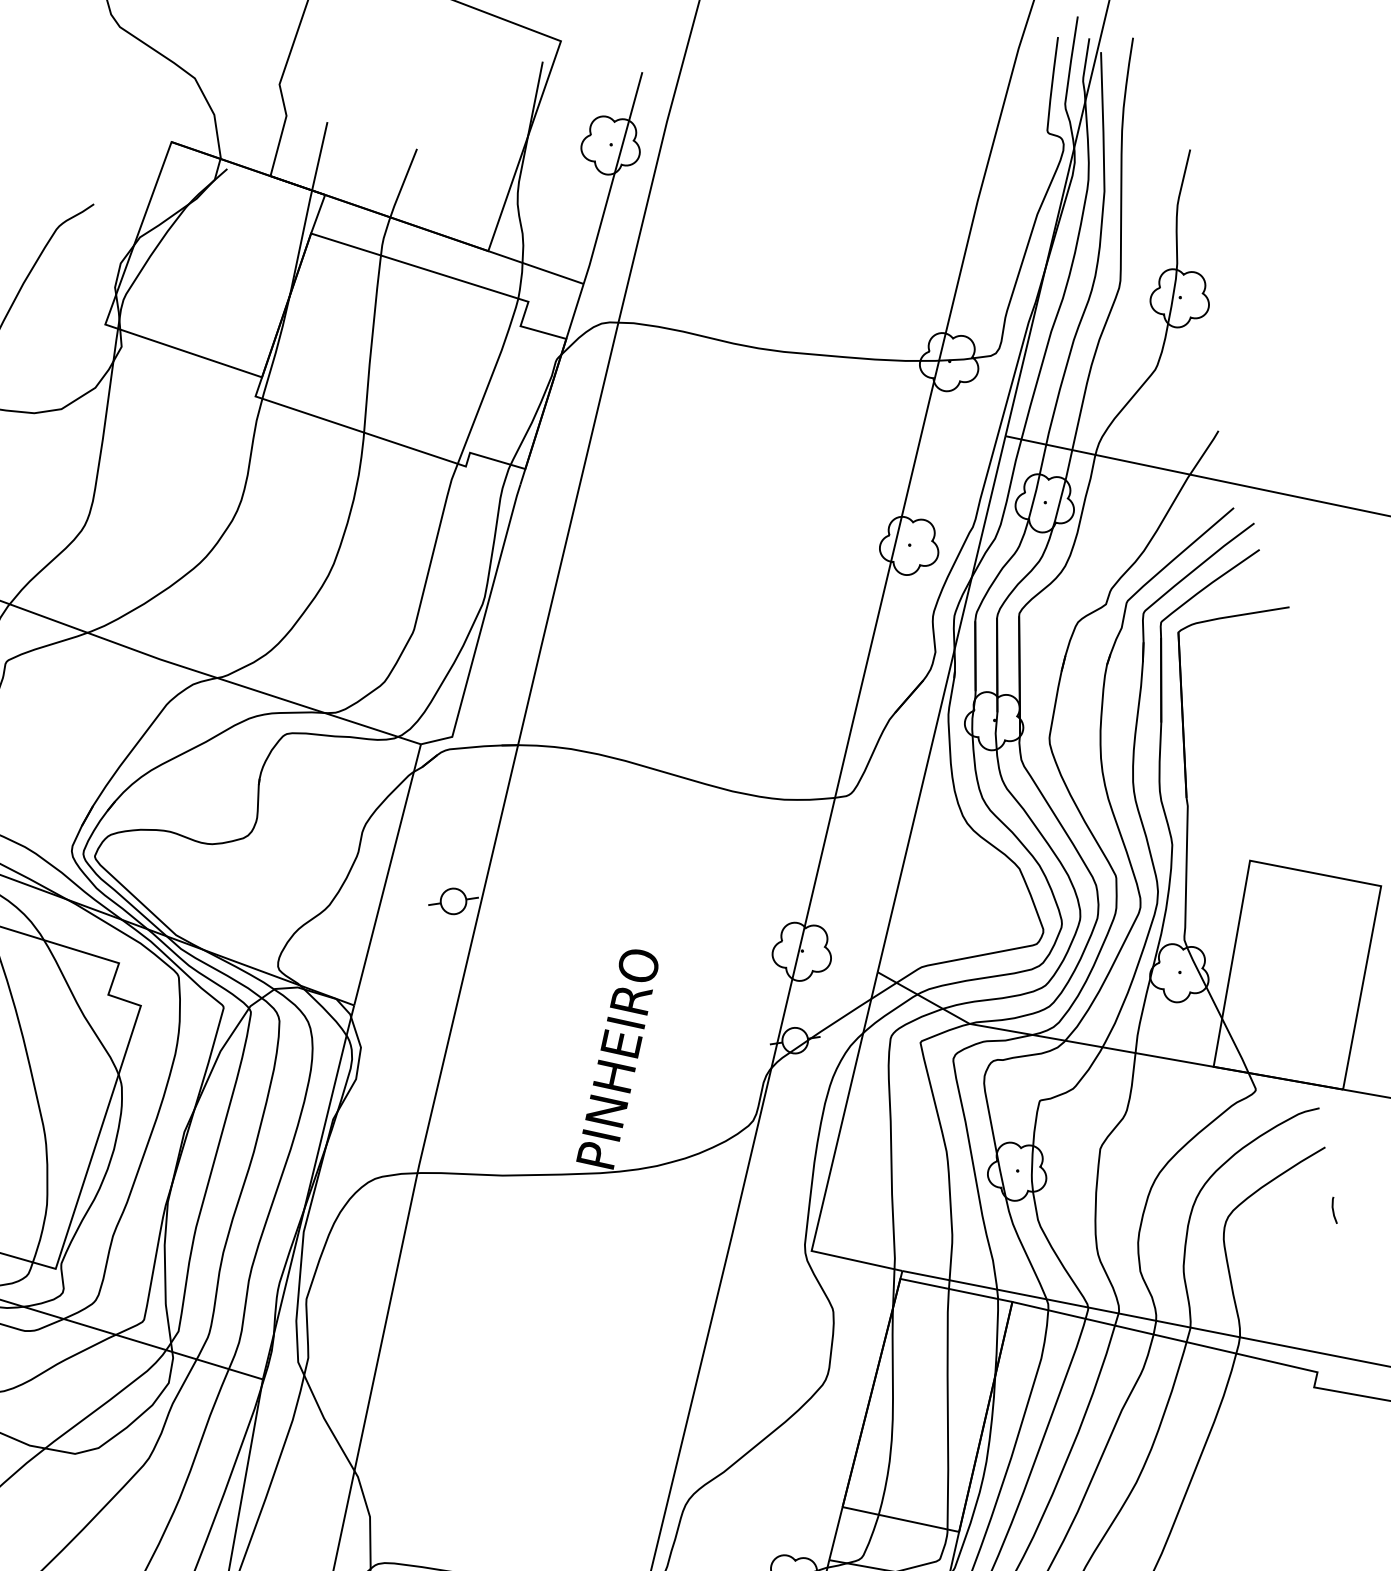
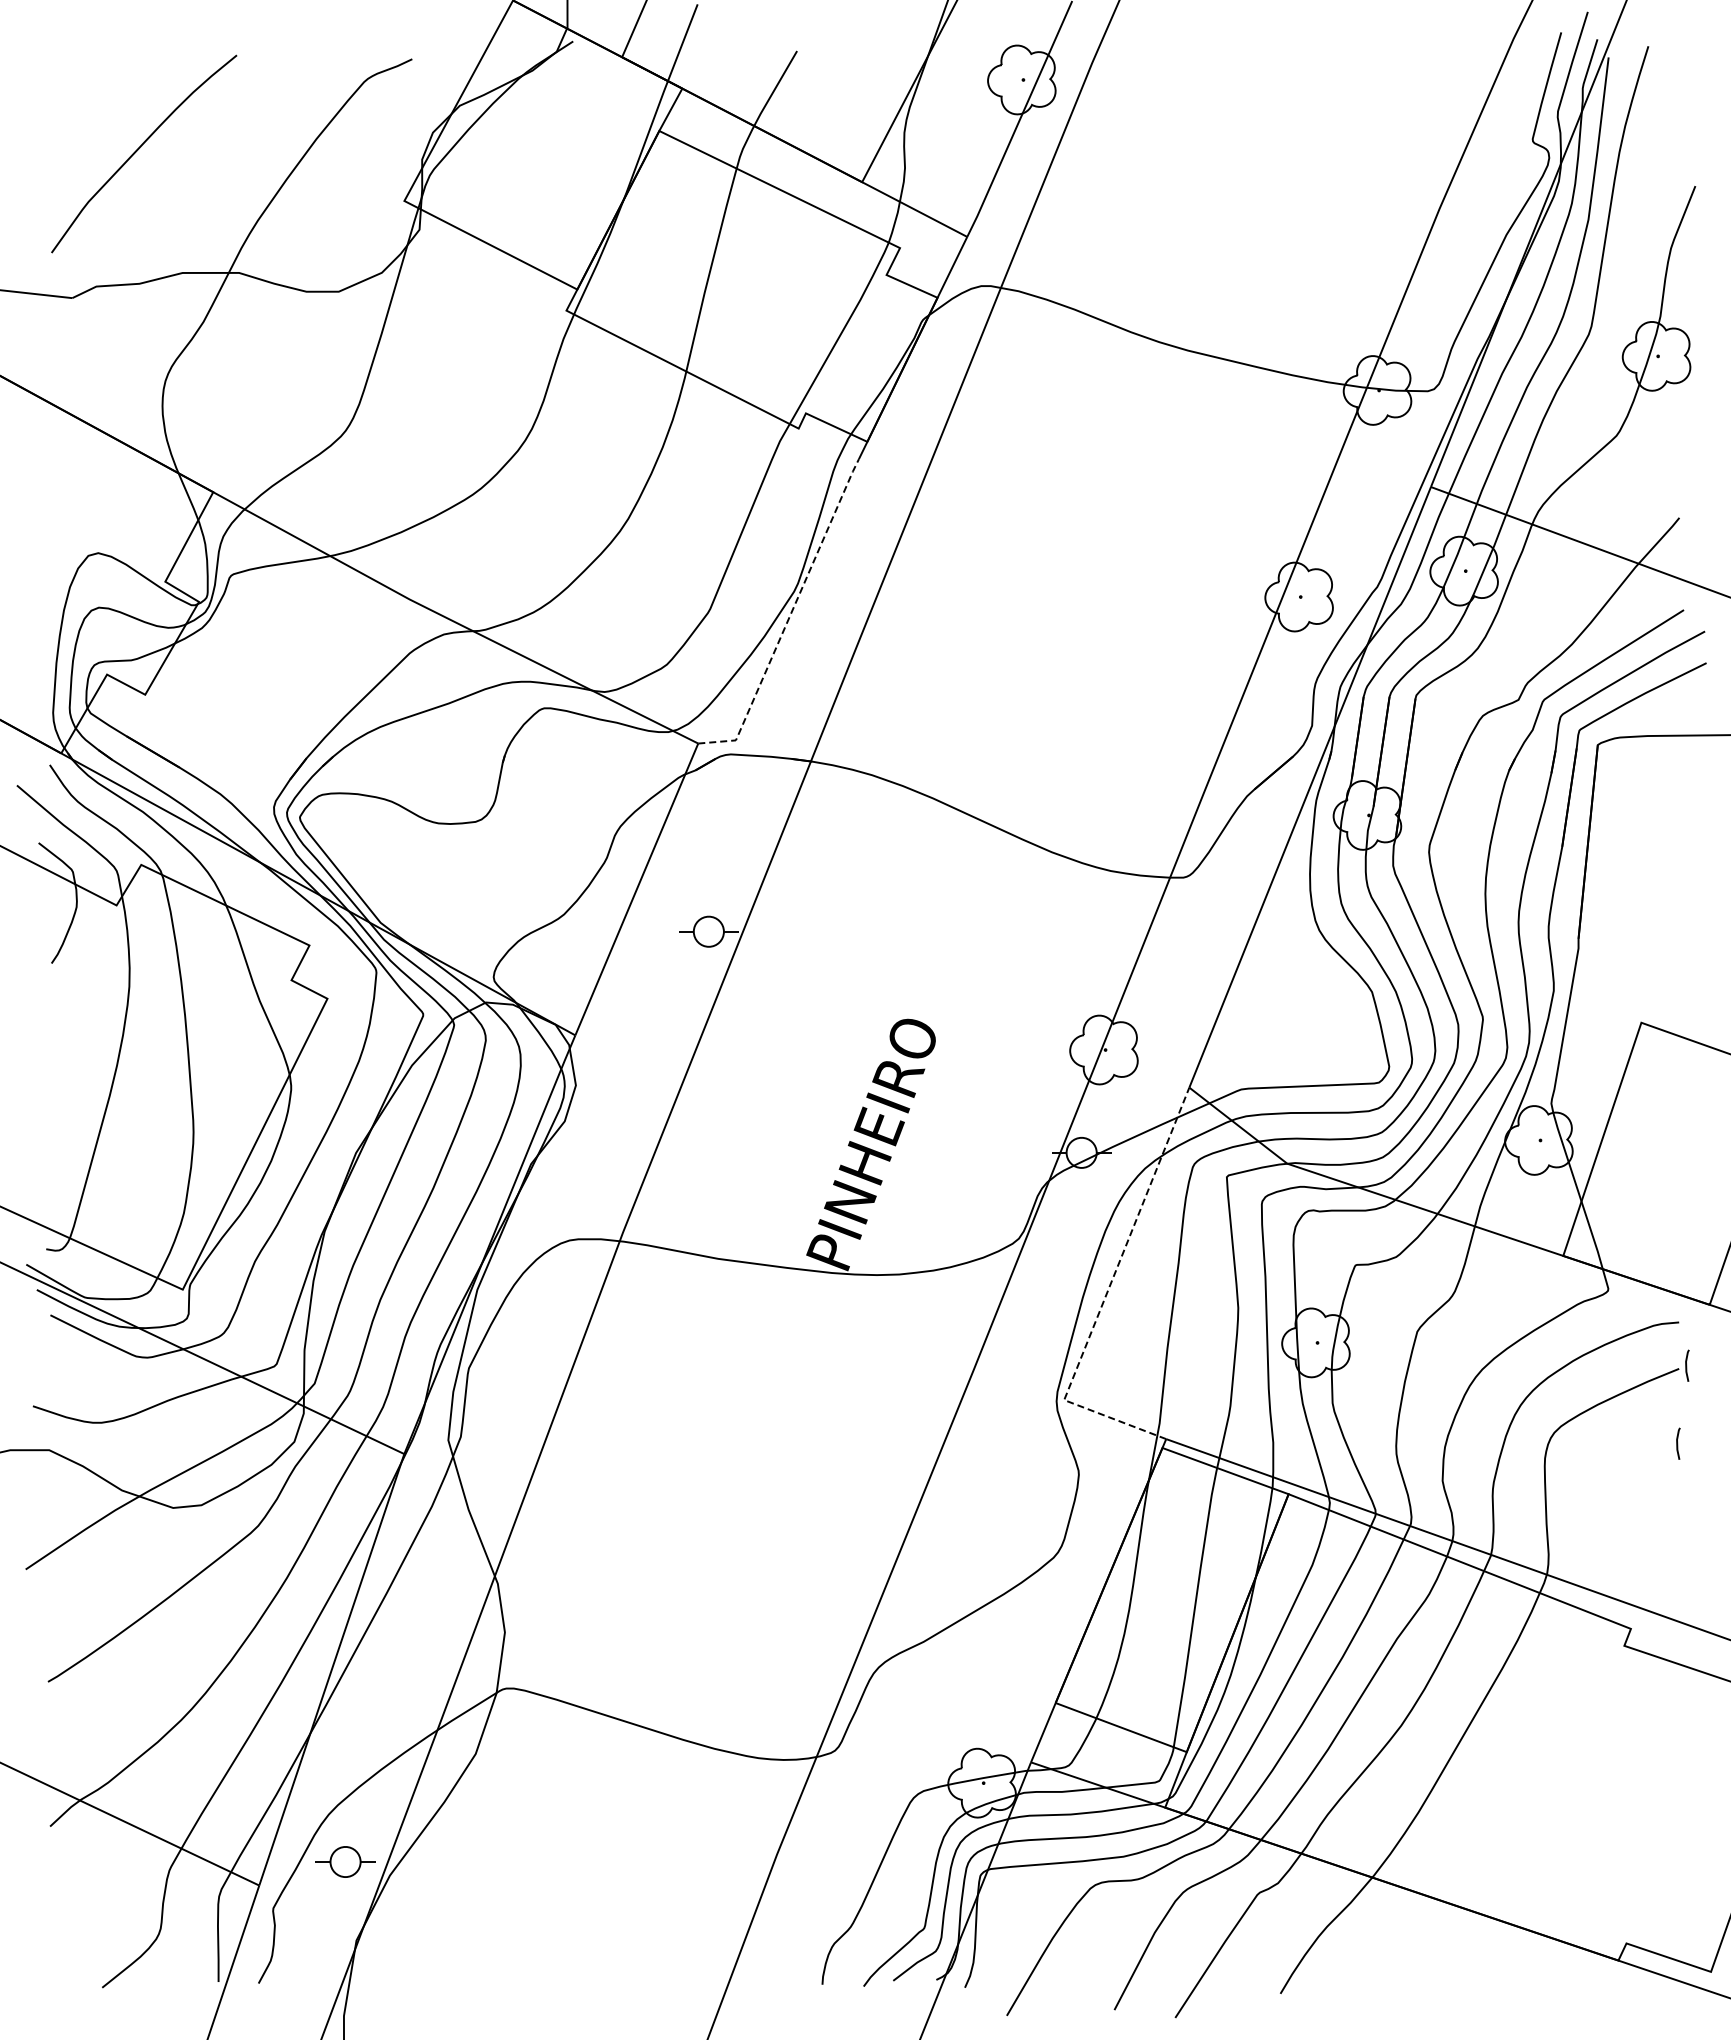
line: (481, 625) -> (789, 616), solid -> dashed
line: (1332, 1143) -> (1687, 1365), added
line: (834, 1157) -> (1106, 1295), solid -> dashed

